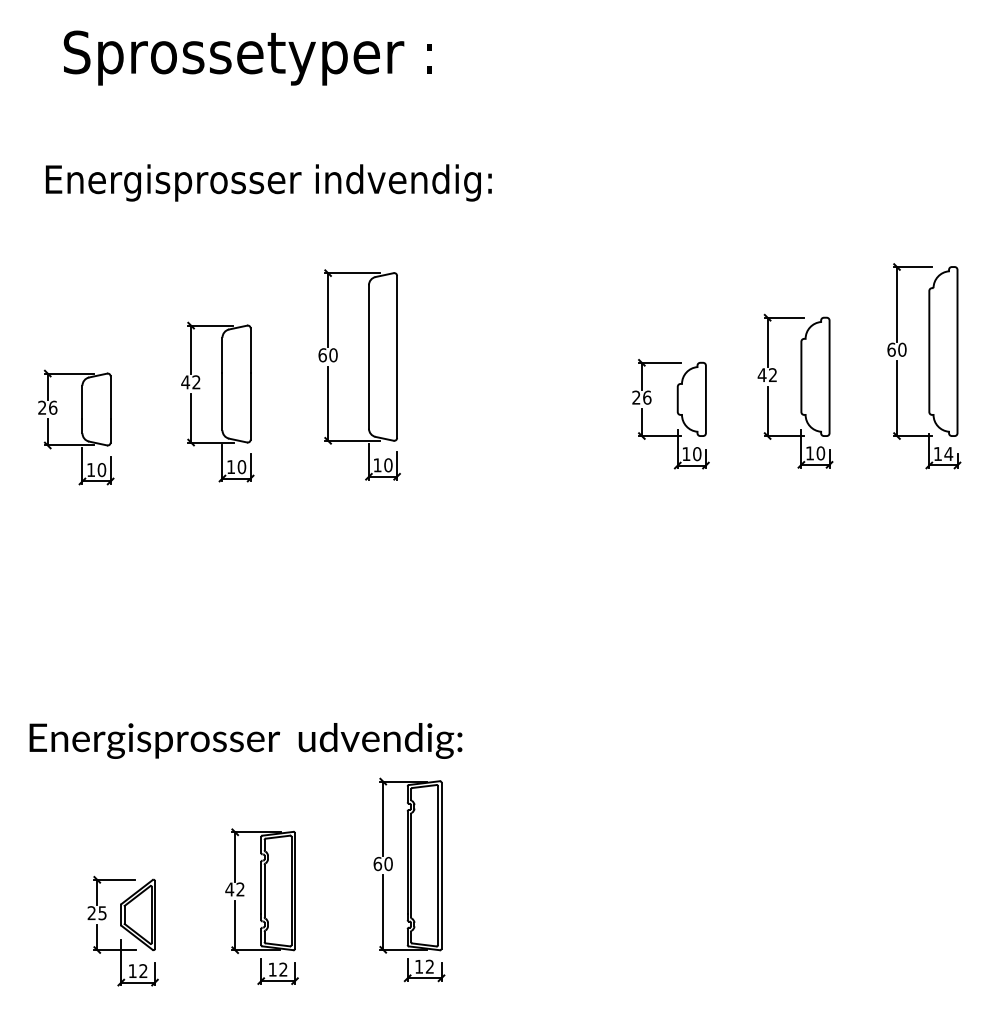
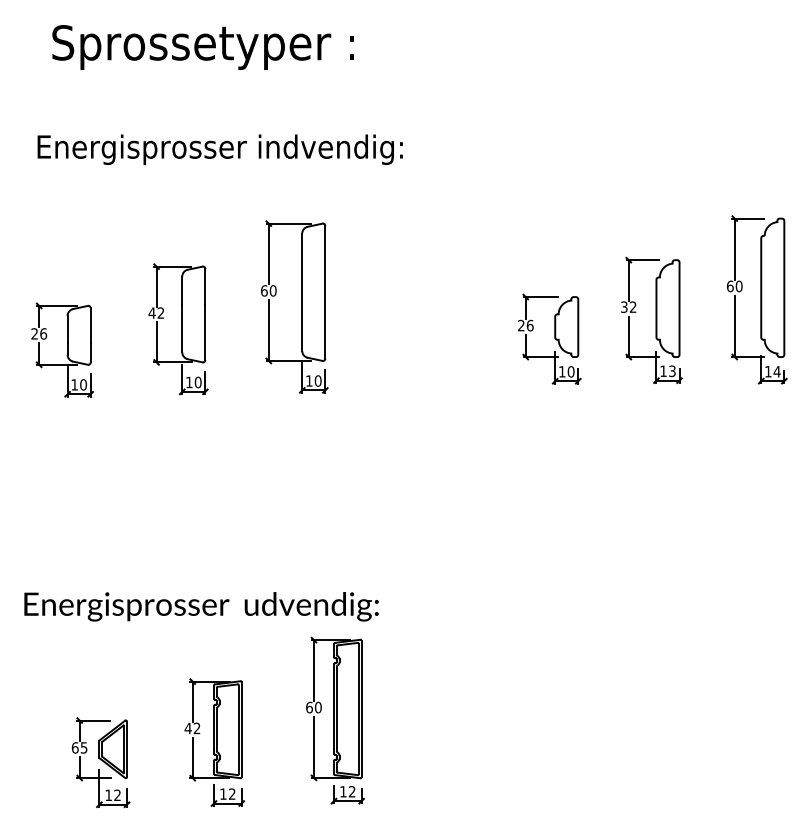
text: (761, 374) -> (623, 306), 42 -> 32
text: (820, 453) -> (672, 371), 10 -> 13
text: (90, 912) -> (74, 747), 25 -> 65

